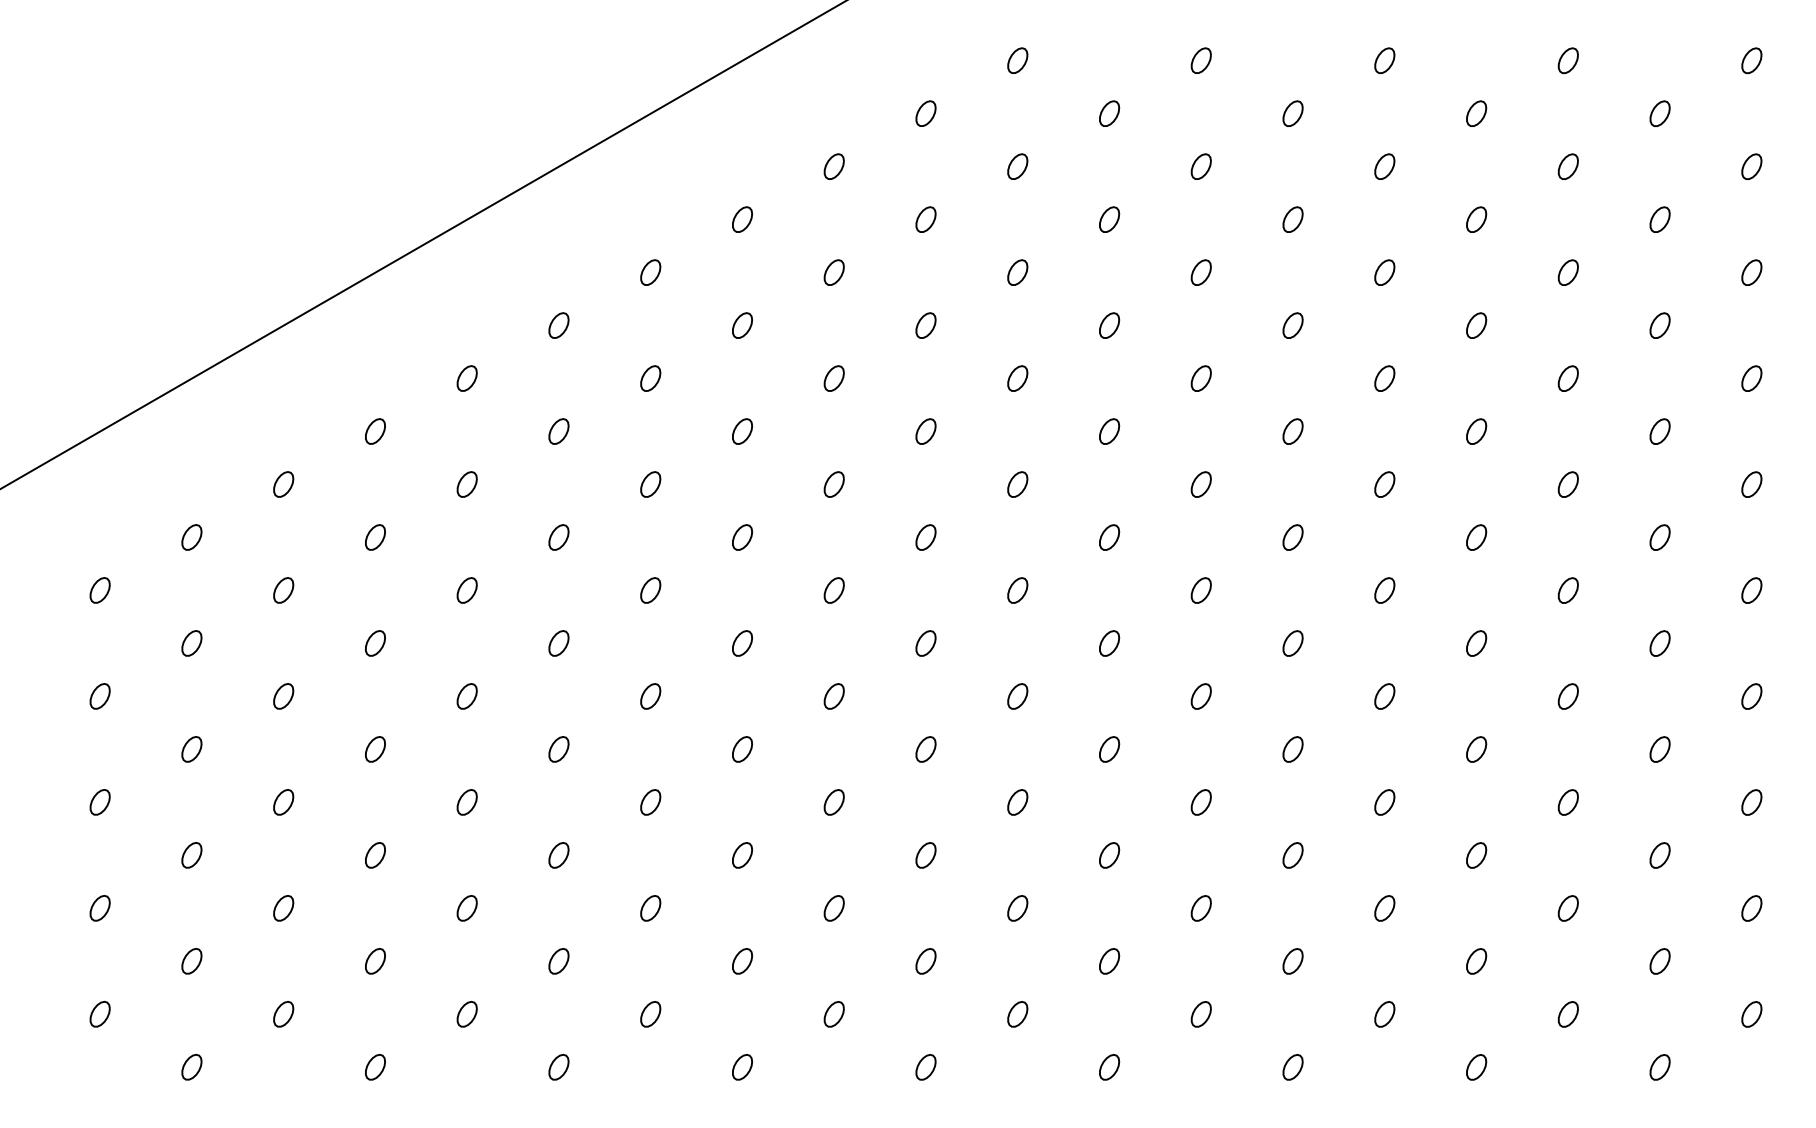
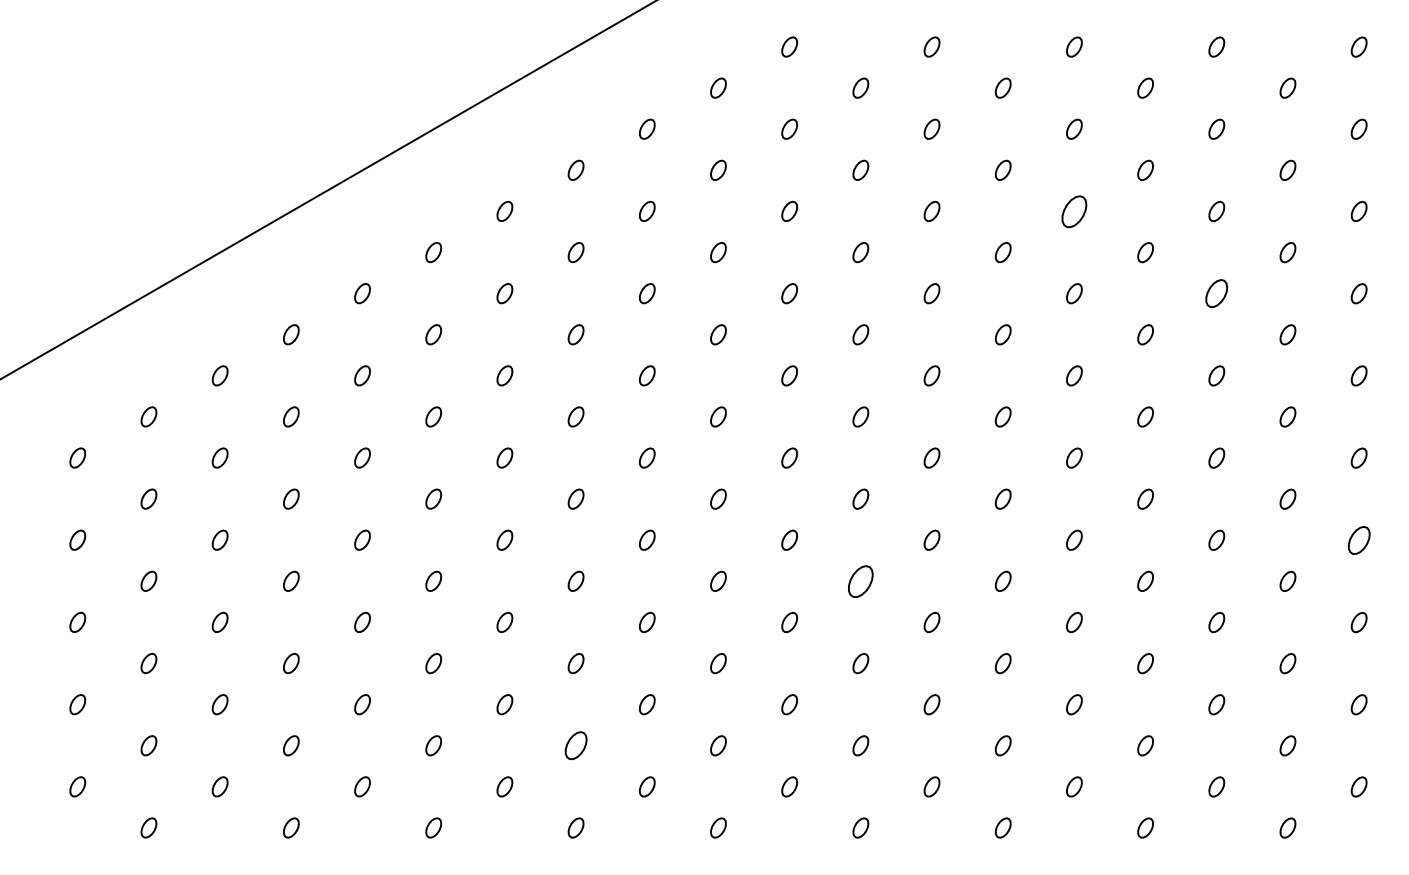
part: (1384, 271) -> (1074, 210), size x1.6
part: (1567, 378) -> (1216, 293), size x1.4
part: (1751, 695) -> (1358, 539), size x1.4
part: (1109, 748) -> (860, 580), size x1.6
part: (741, 961) -> (575, 745), size x1.4

